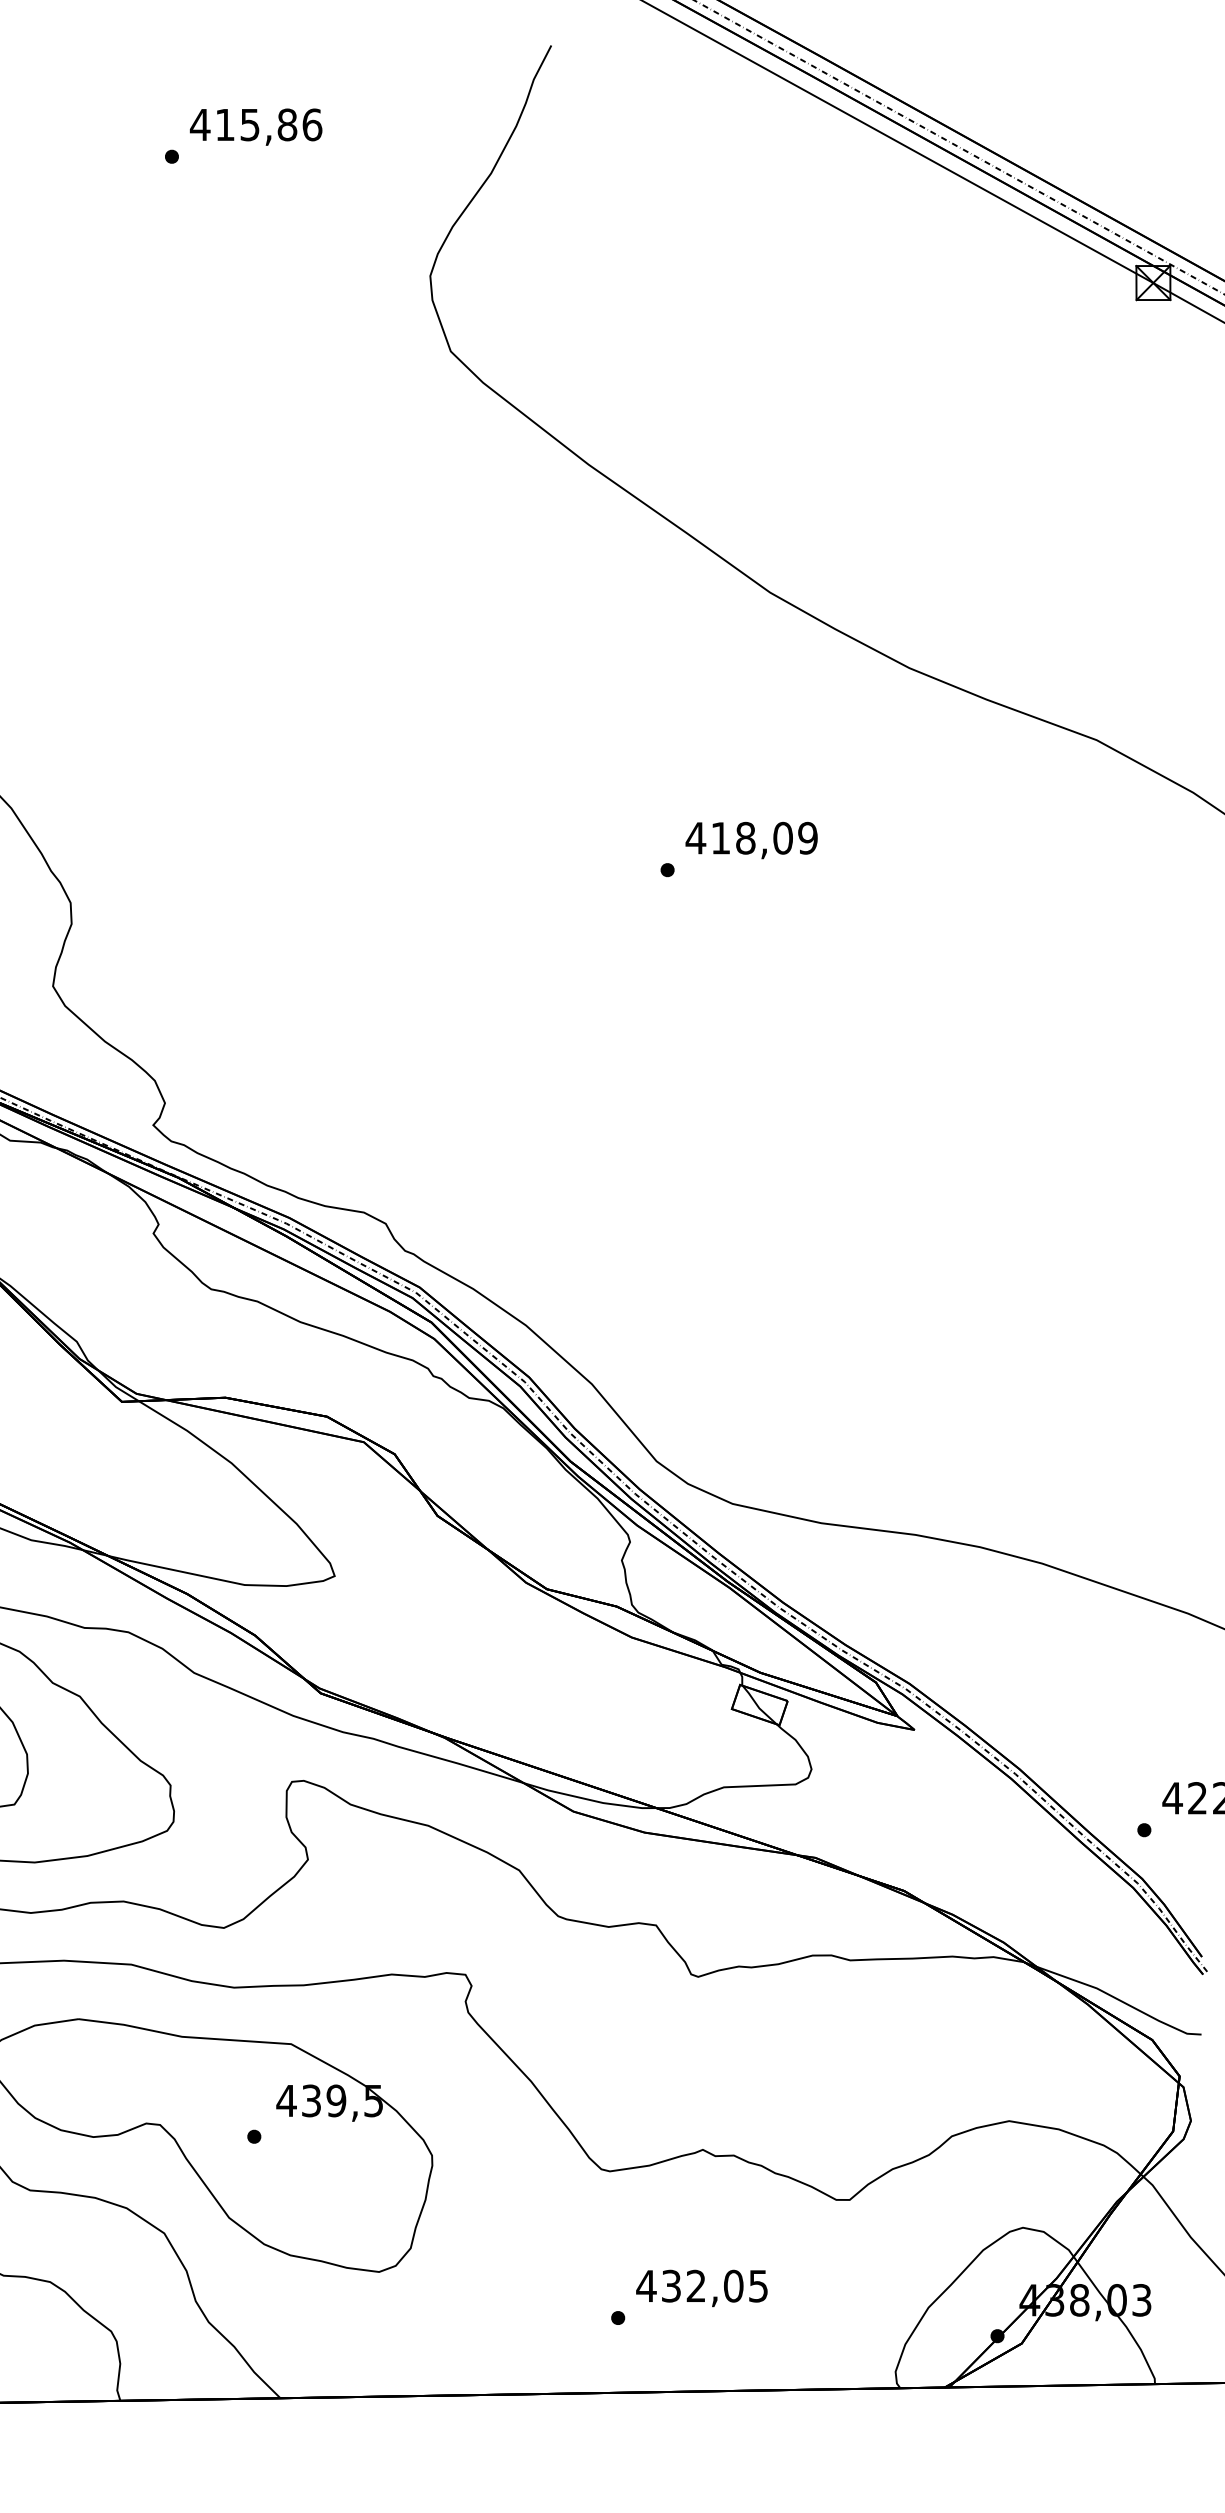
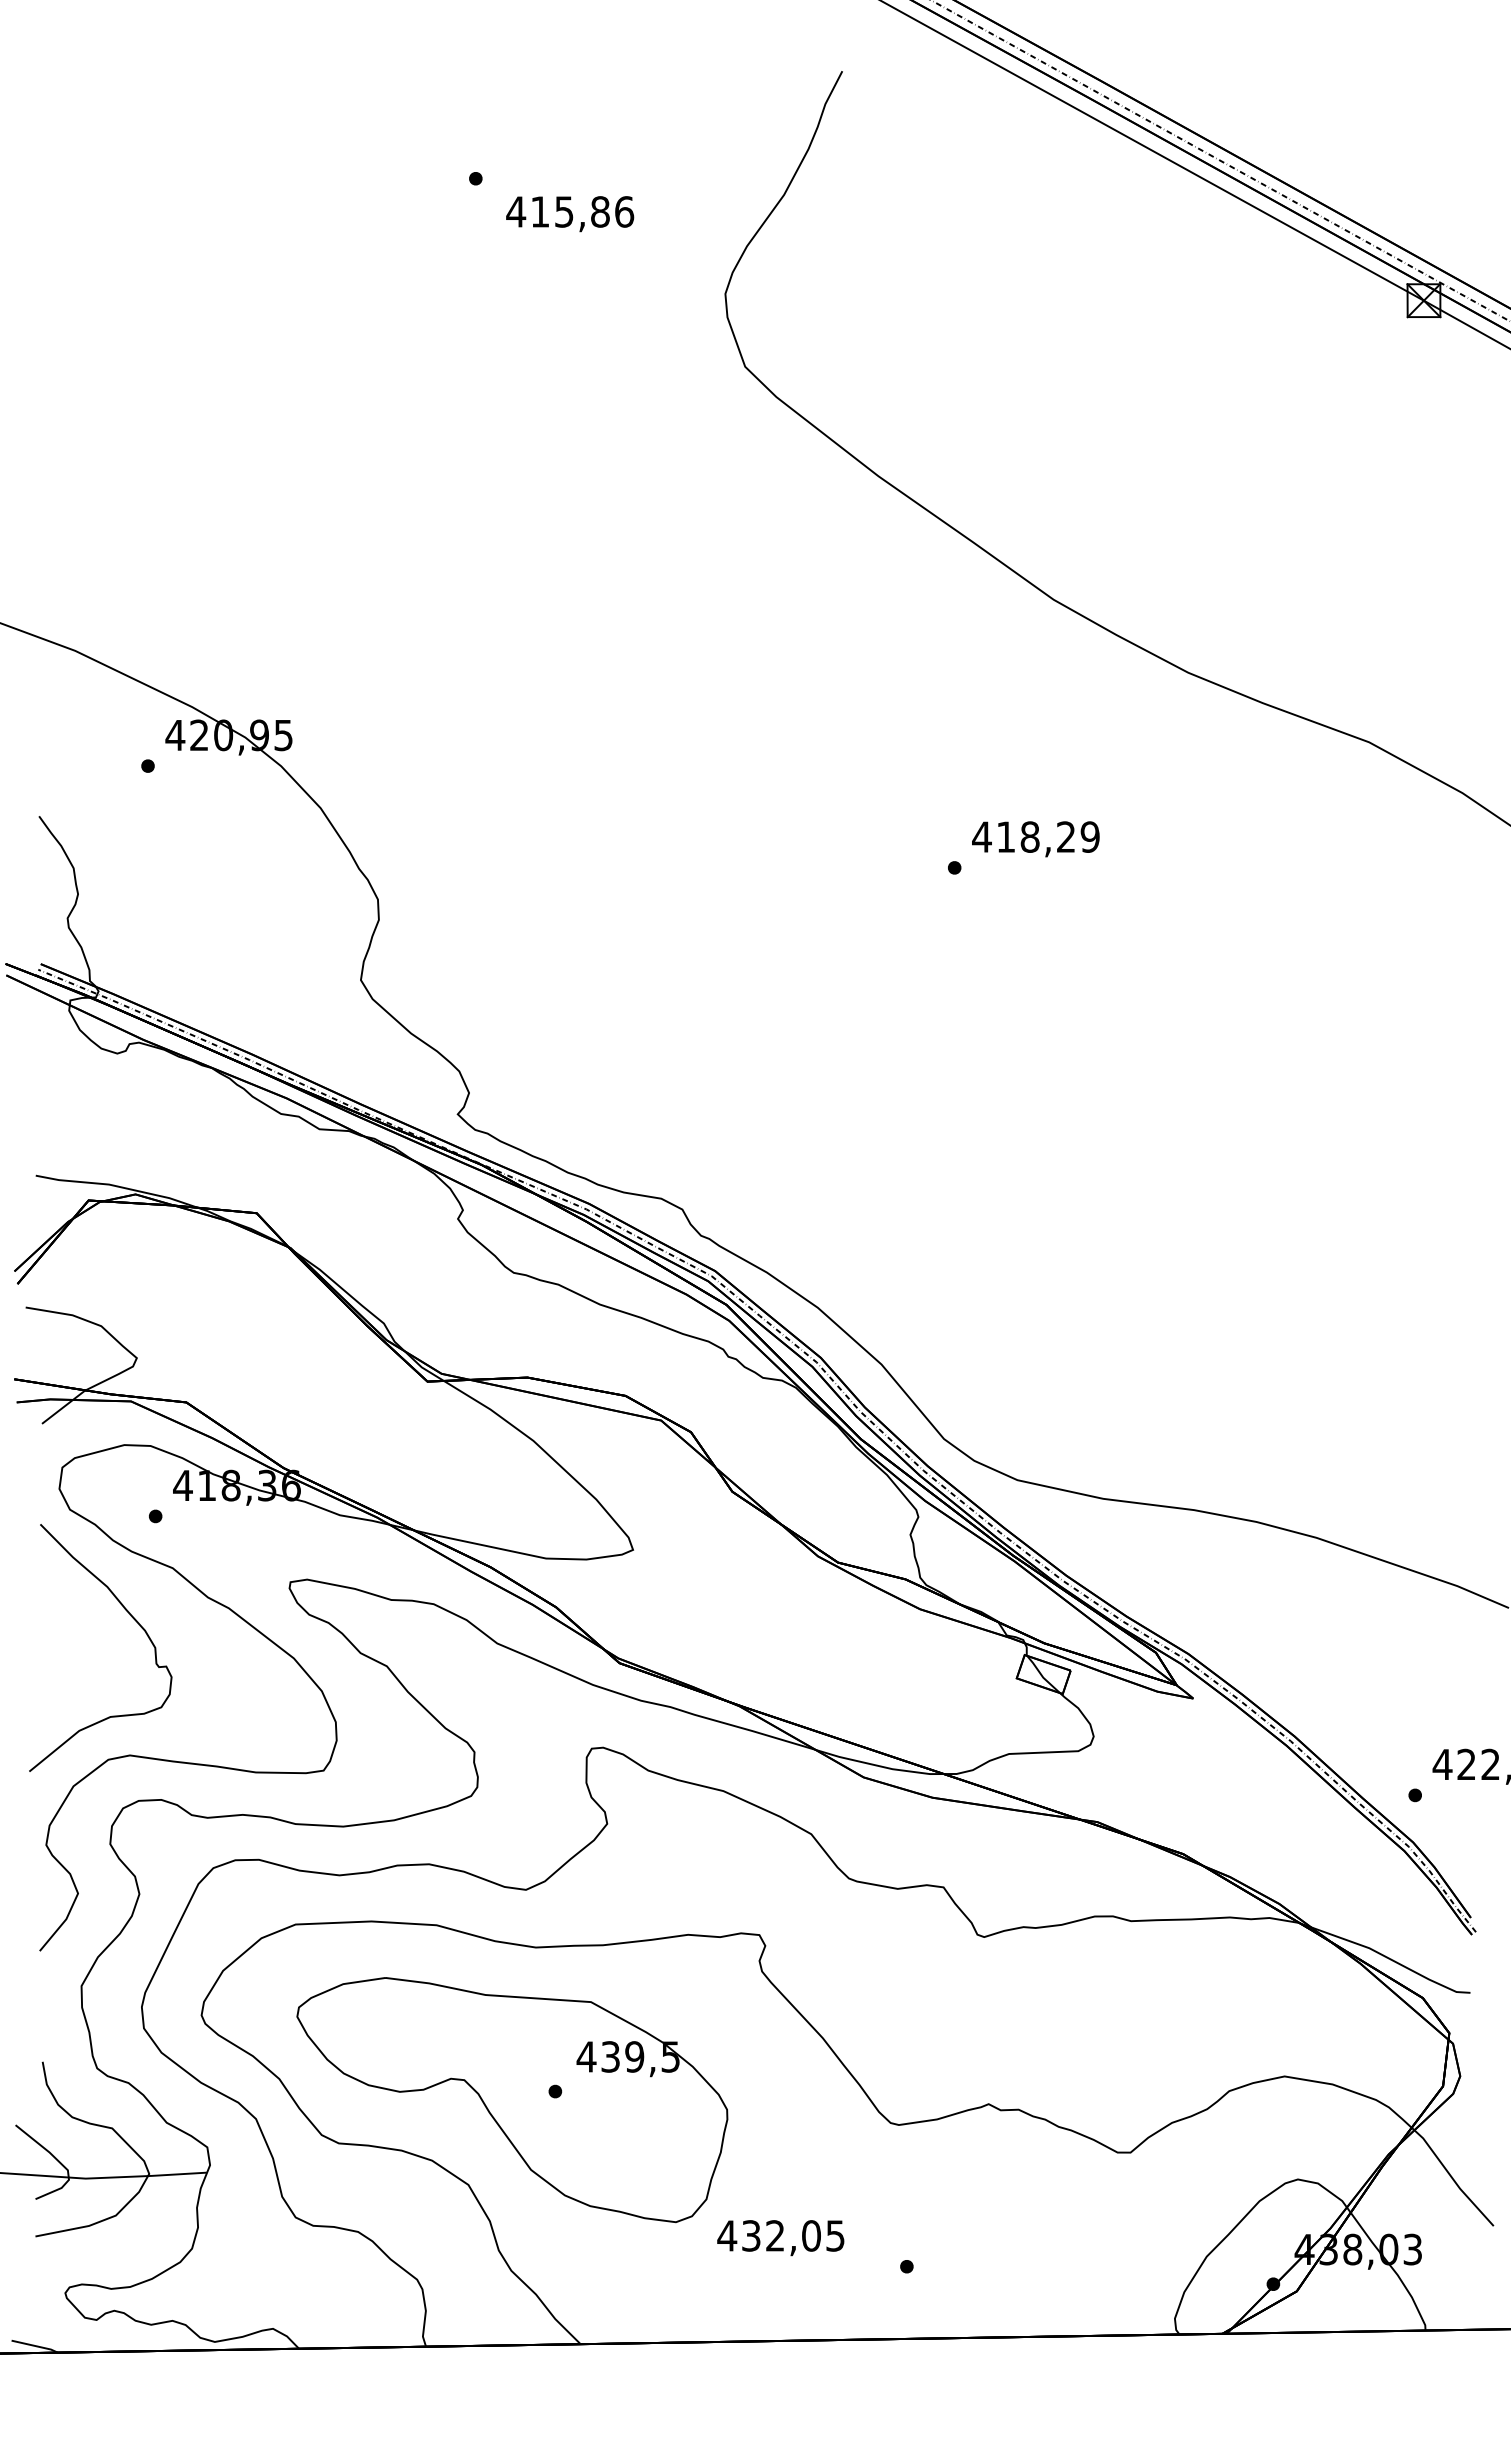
text: (256, 127) -> (570, 214), moved
text: (782, 837) -> (1065, 836), 418,09 -> 418,29
text: (701, 2288) -> (780, 2238), moved

